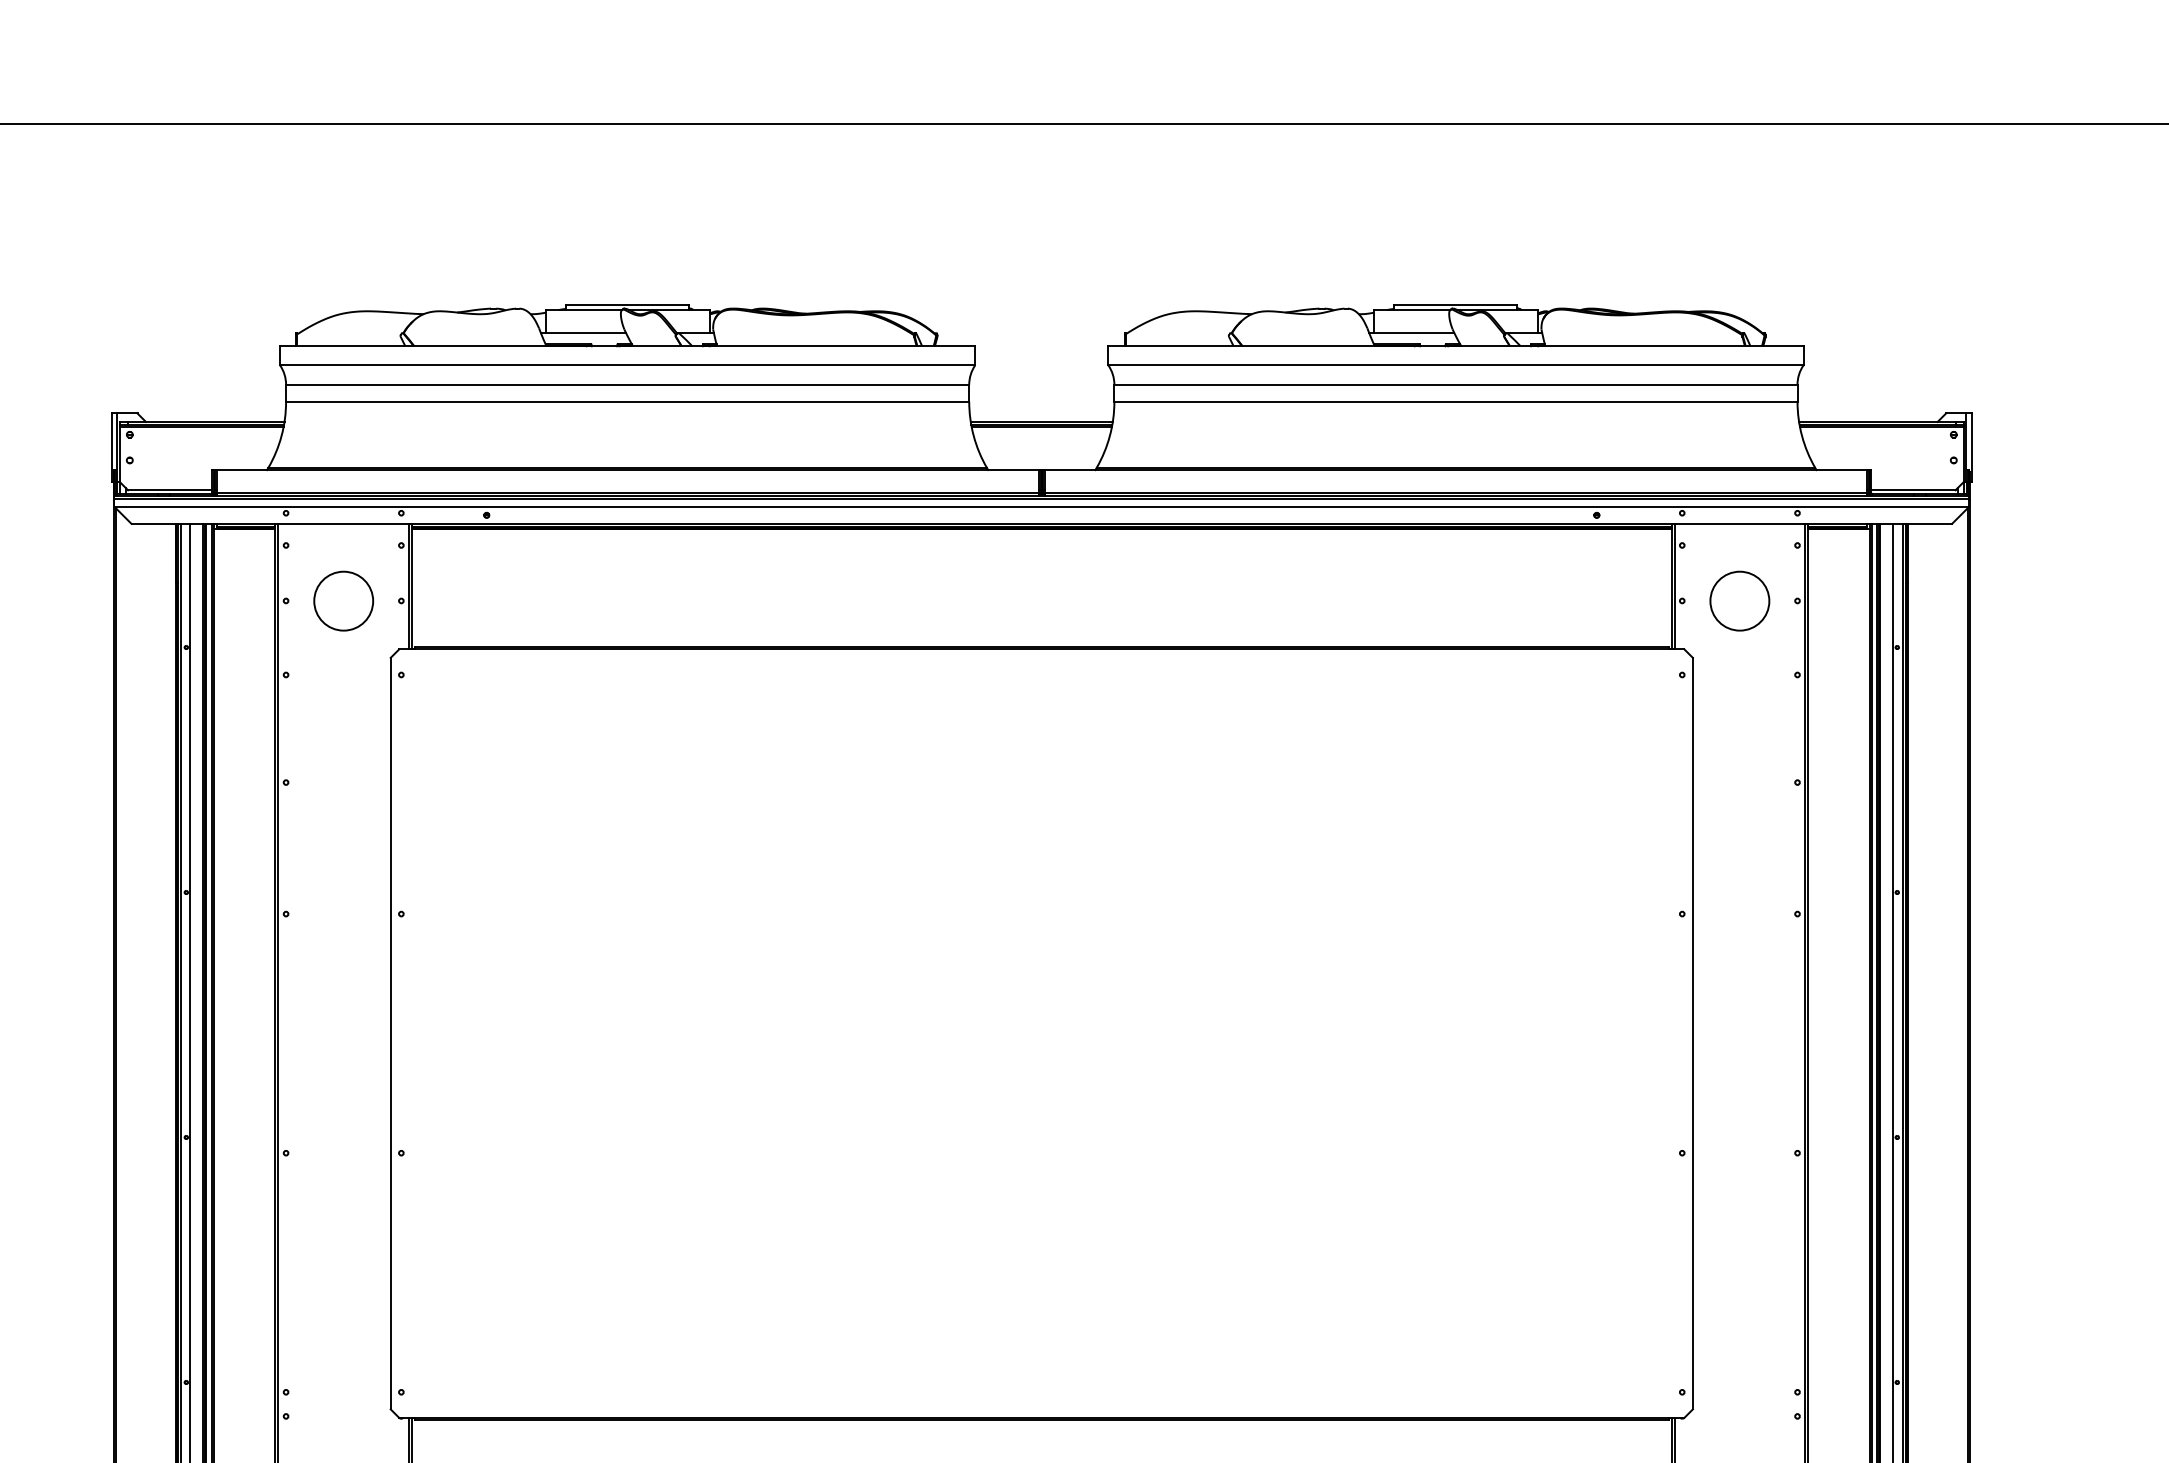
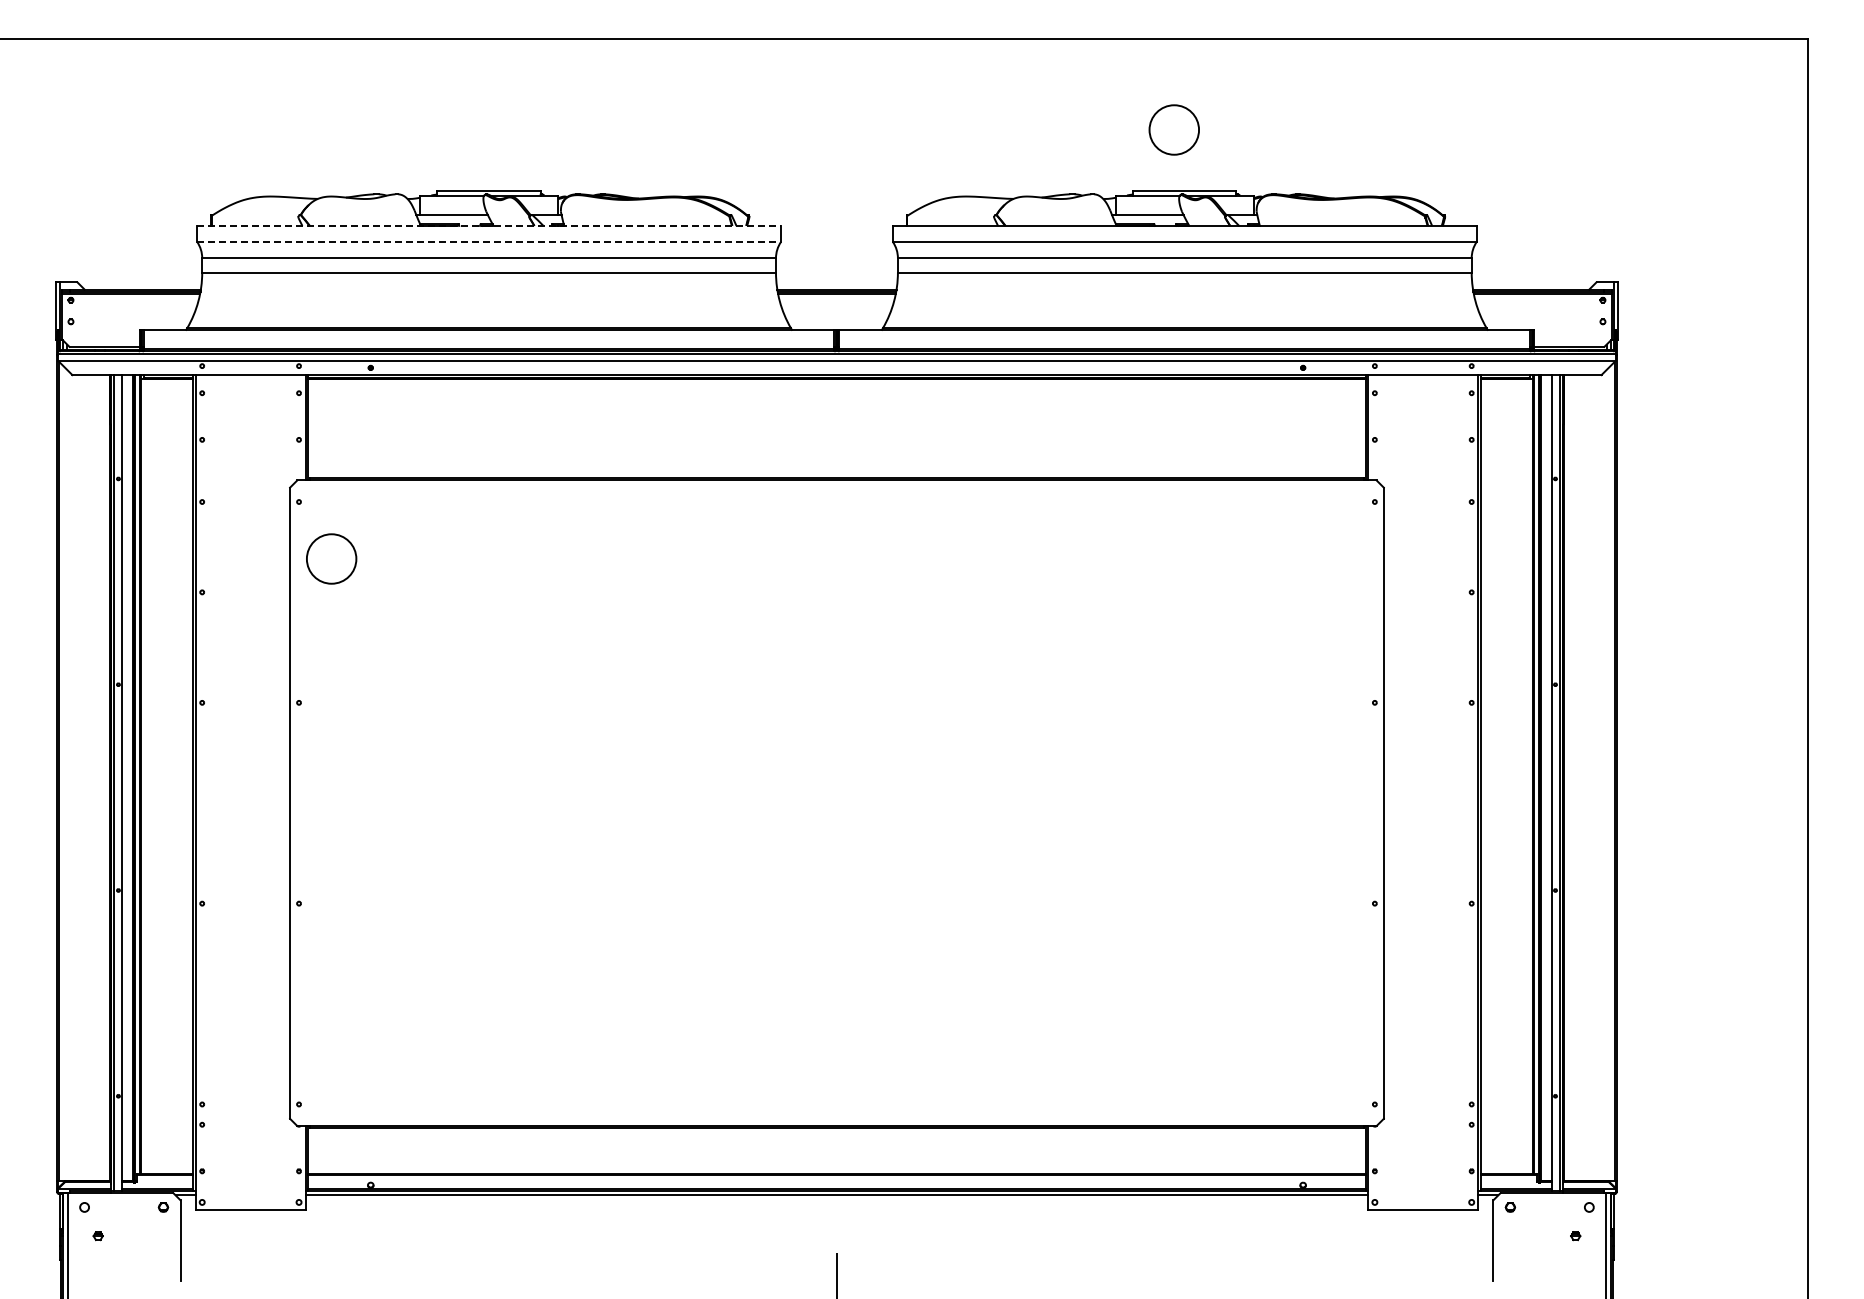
line: (628, 345) -> (489, 225), solid -> dashed
line: (628, 364) -> (489, 241), solid -> dashed
circle: (343, 600) -> (331, 558), moved
circle: (1738, 600) -> (1173, 129), moved

